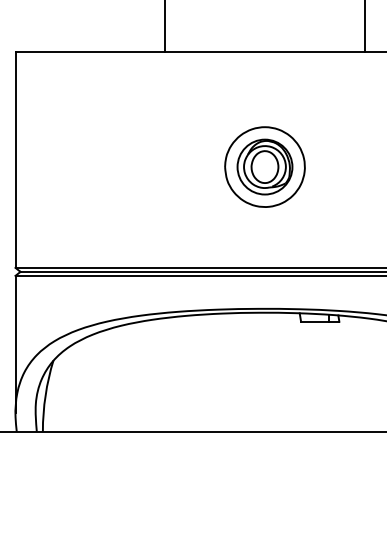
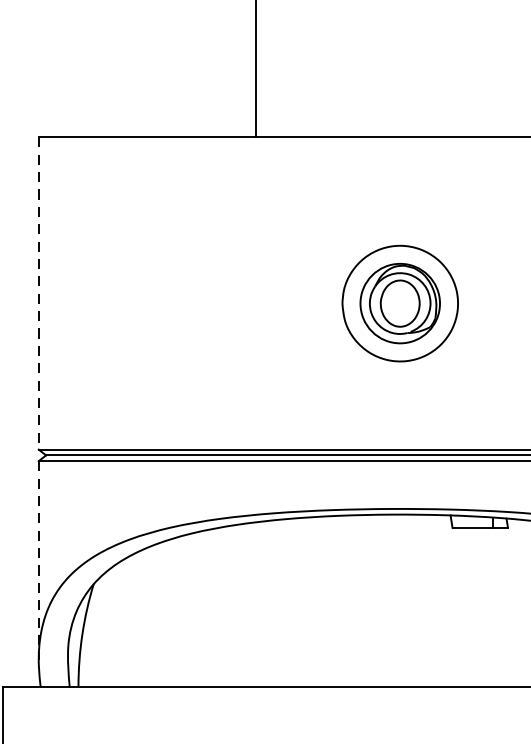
line: (15, 160) -> (38, 294), solid -> dashed
line: (15, 344) -> (38, 560), solid -> dashed

